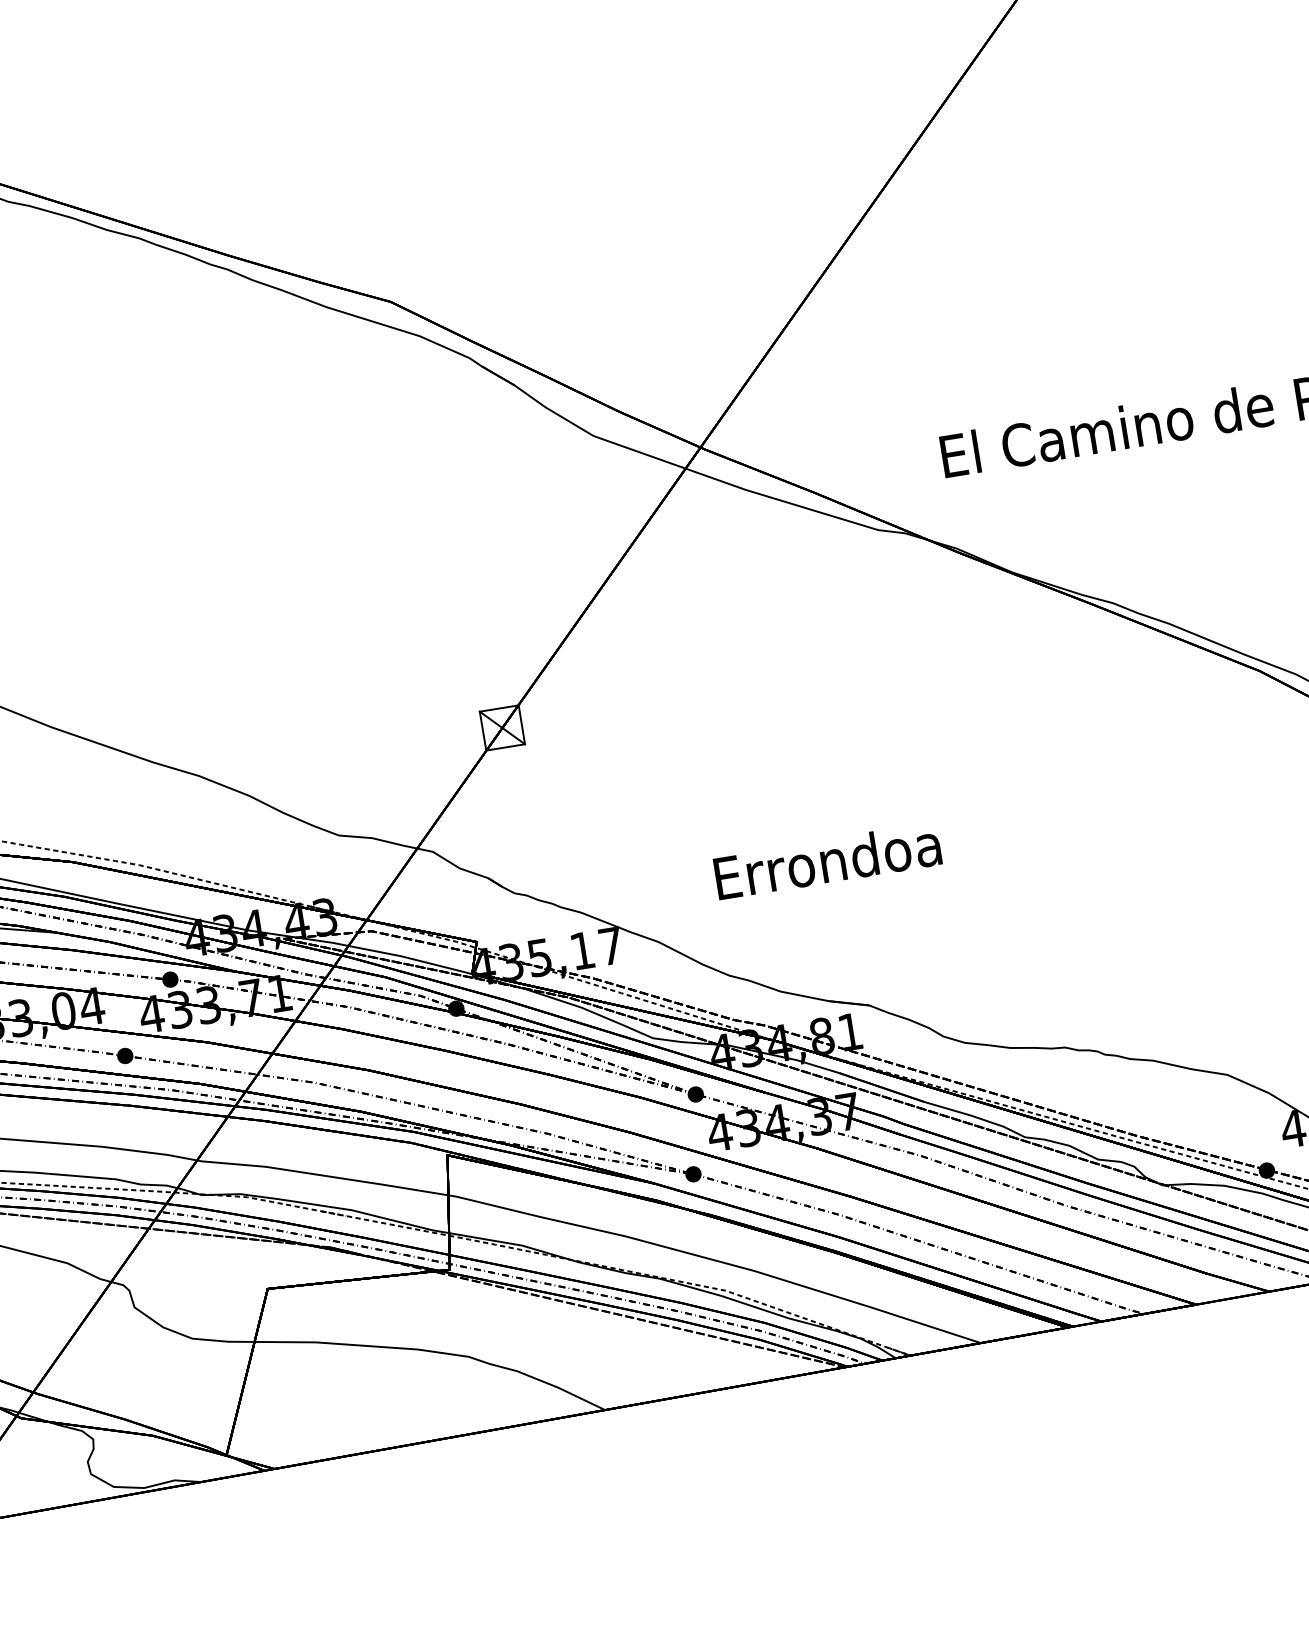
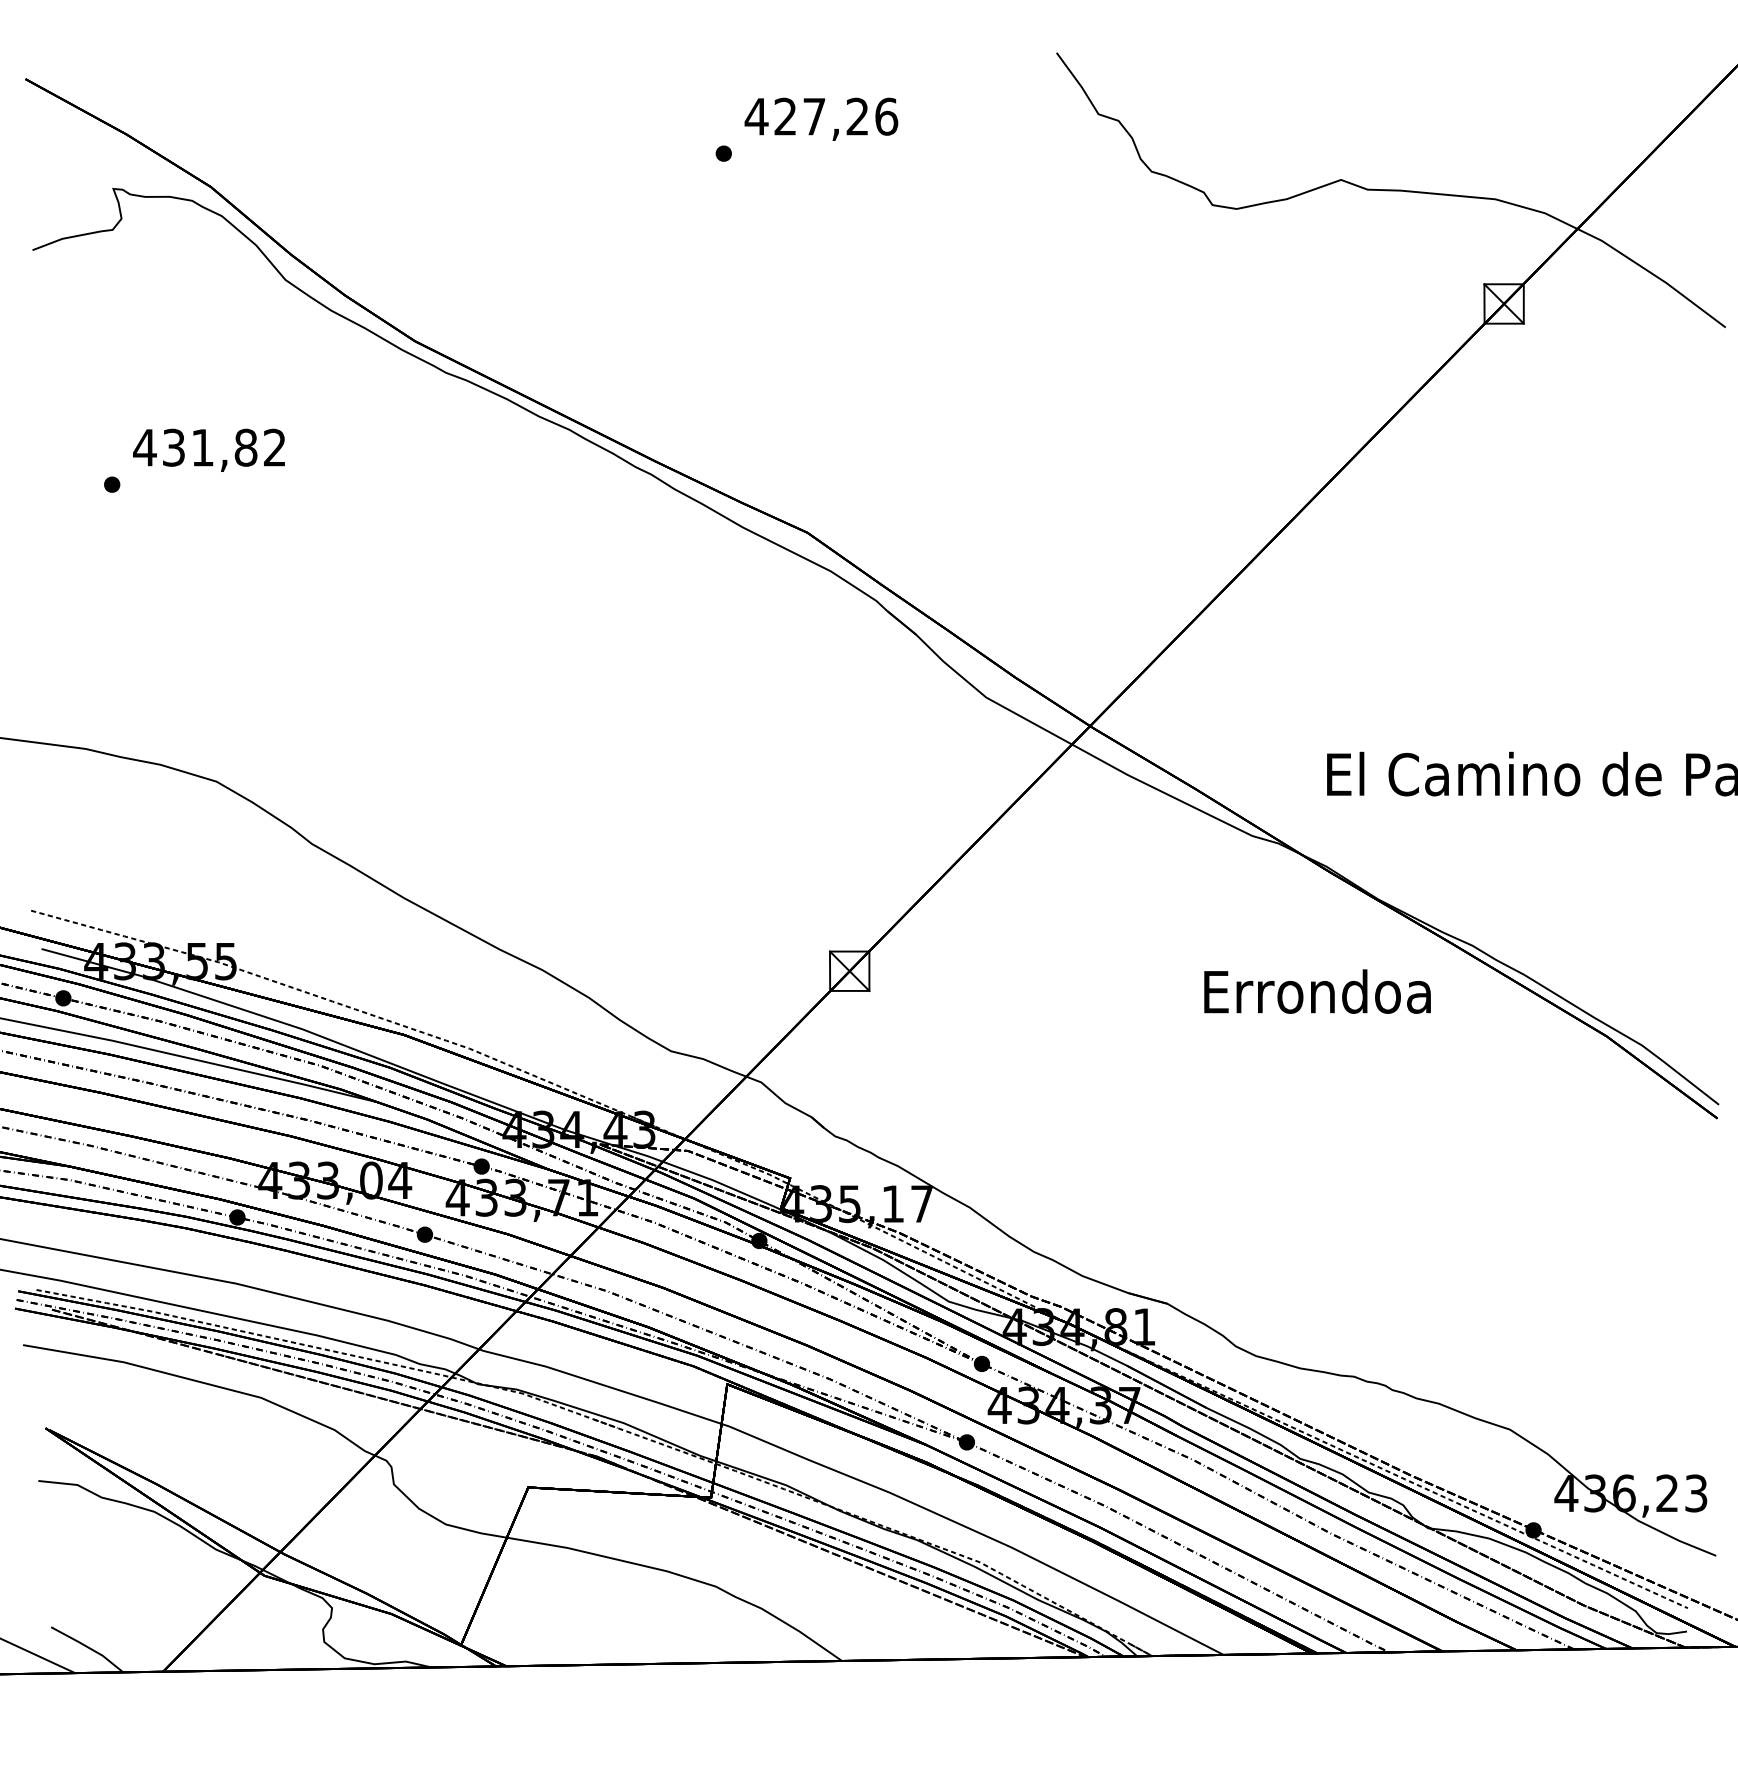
text: (827, 860) -> (1317, 991), moved

